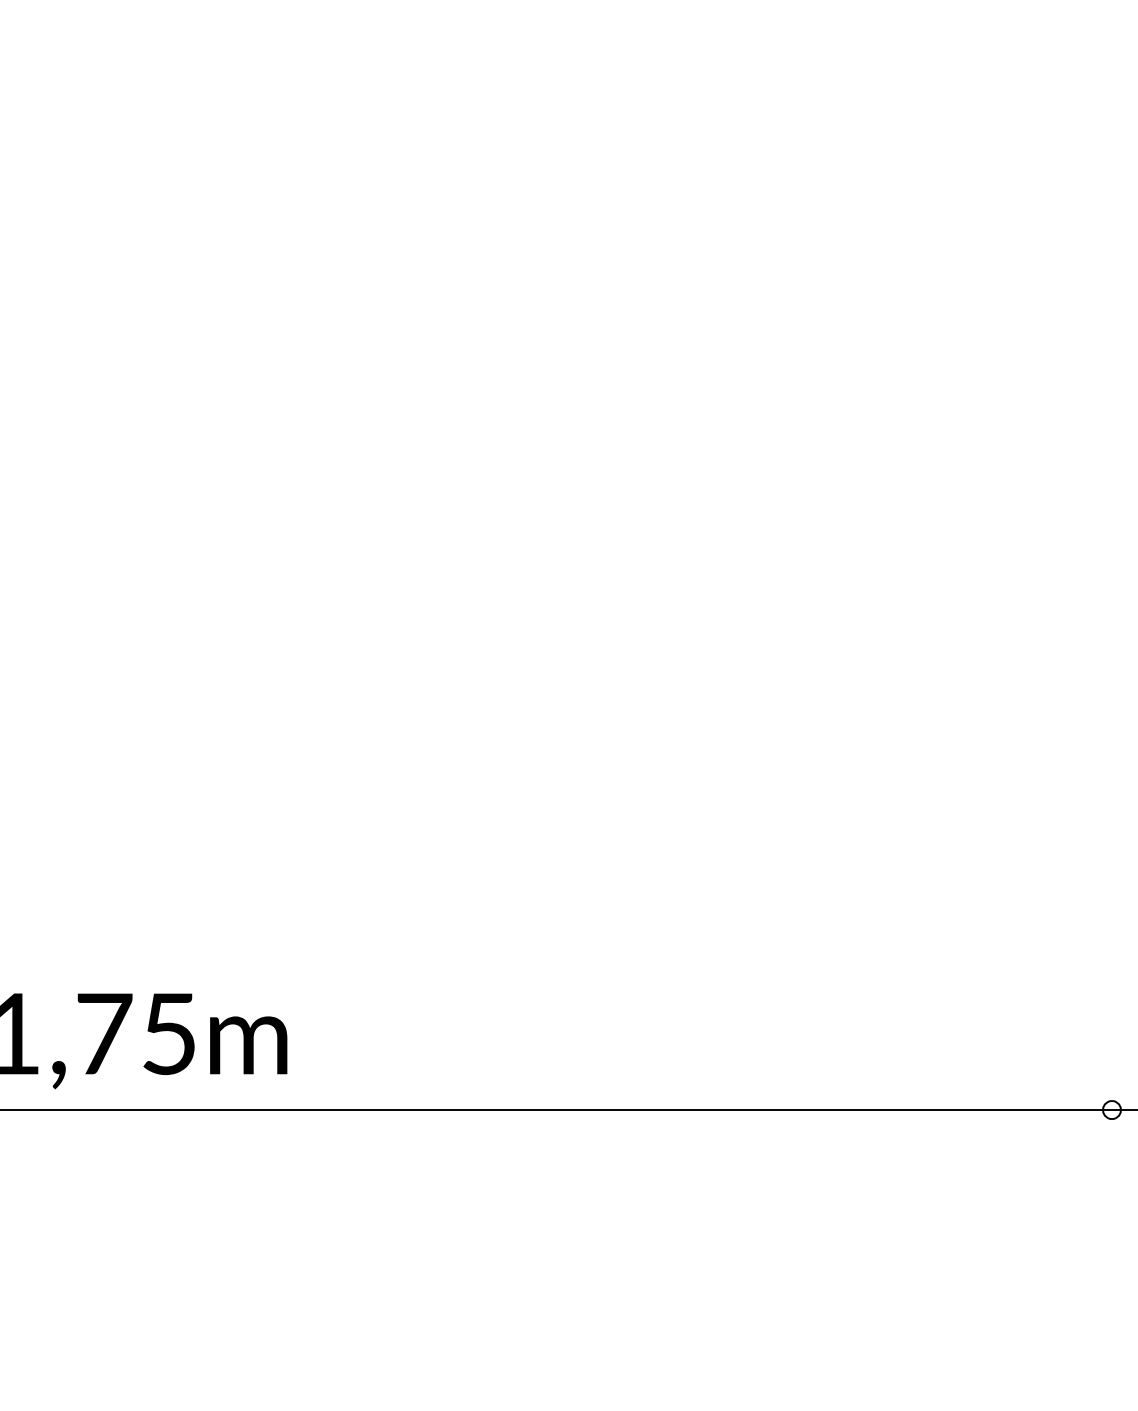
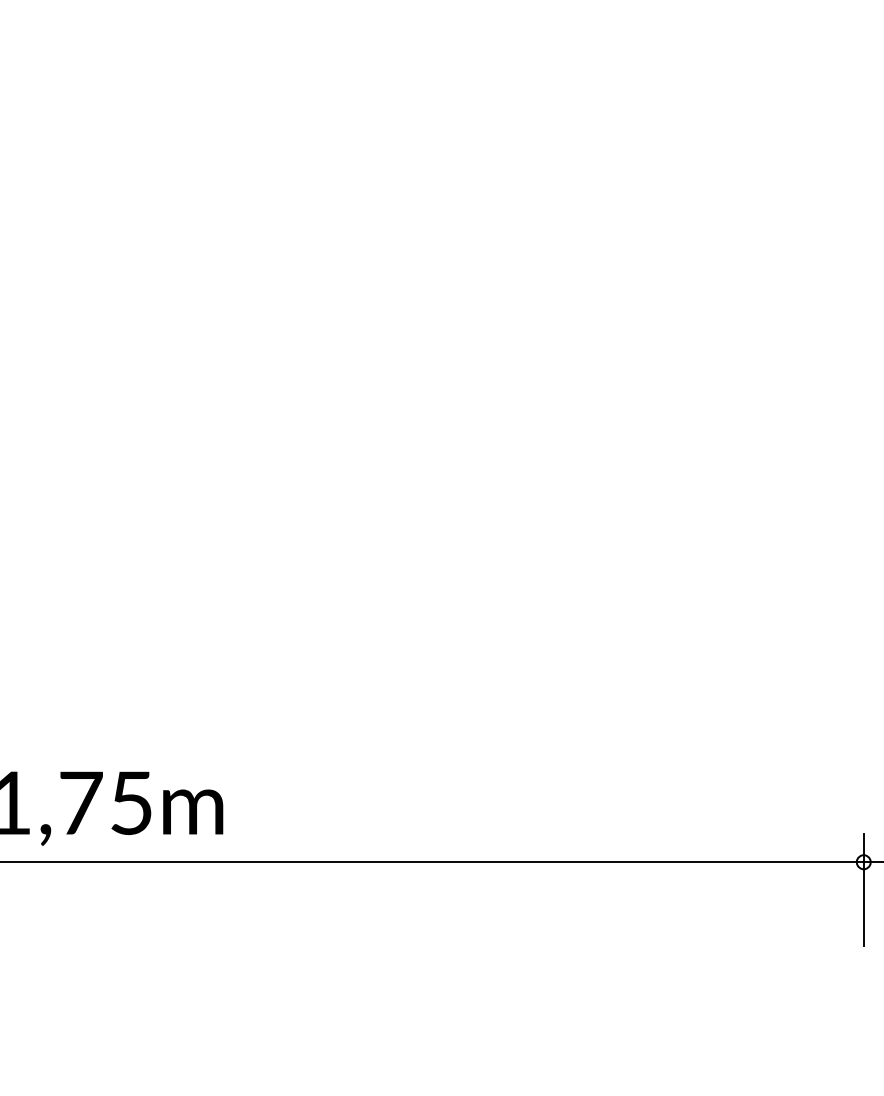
line: (1111, 1145) -> (863, 889), added

